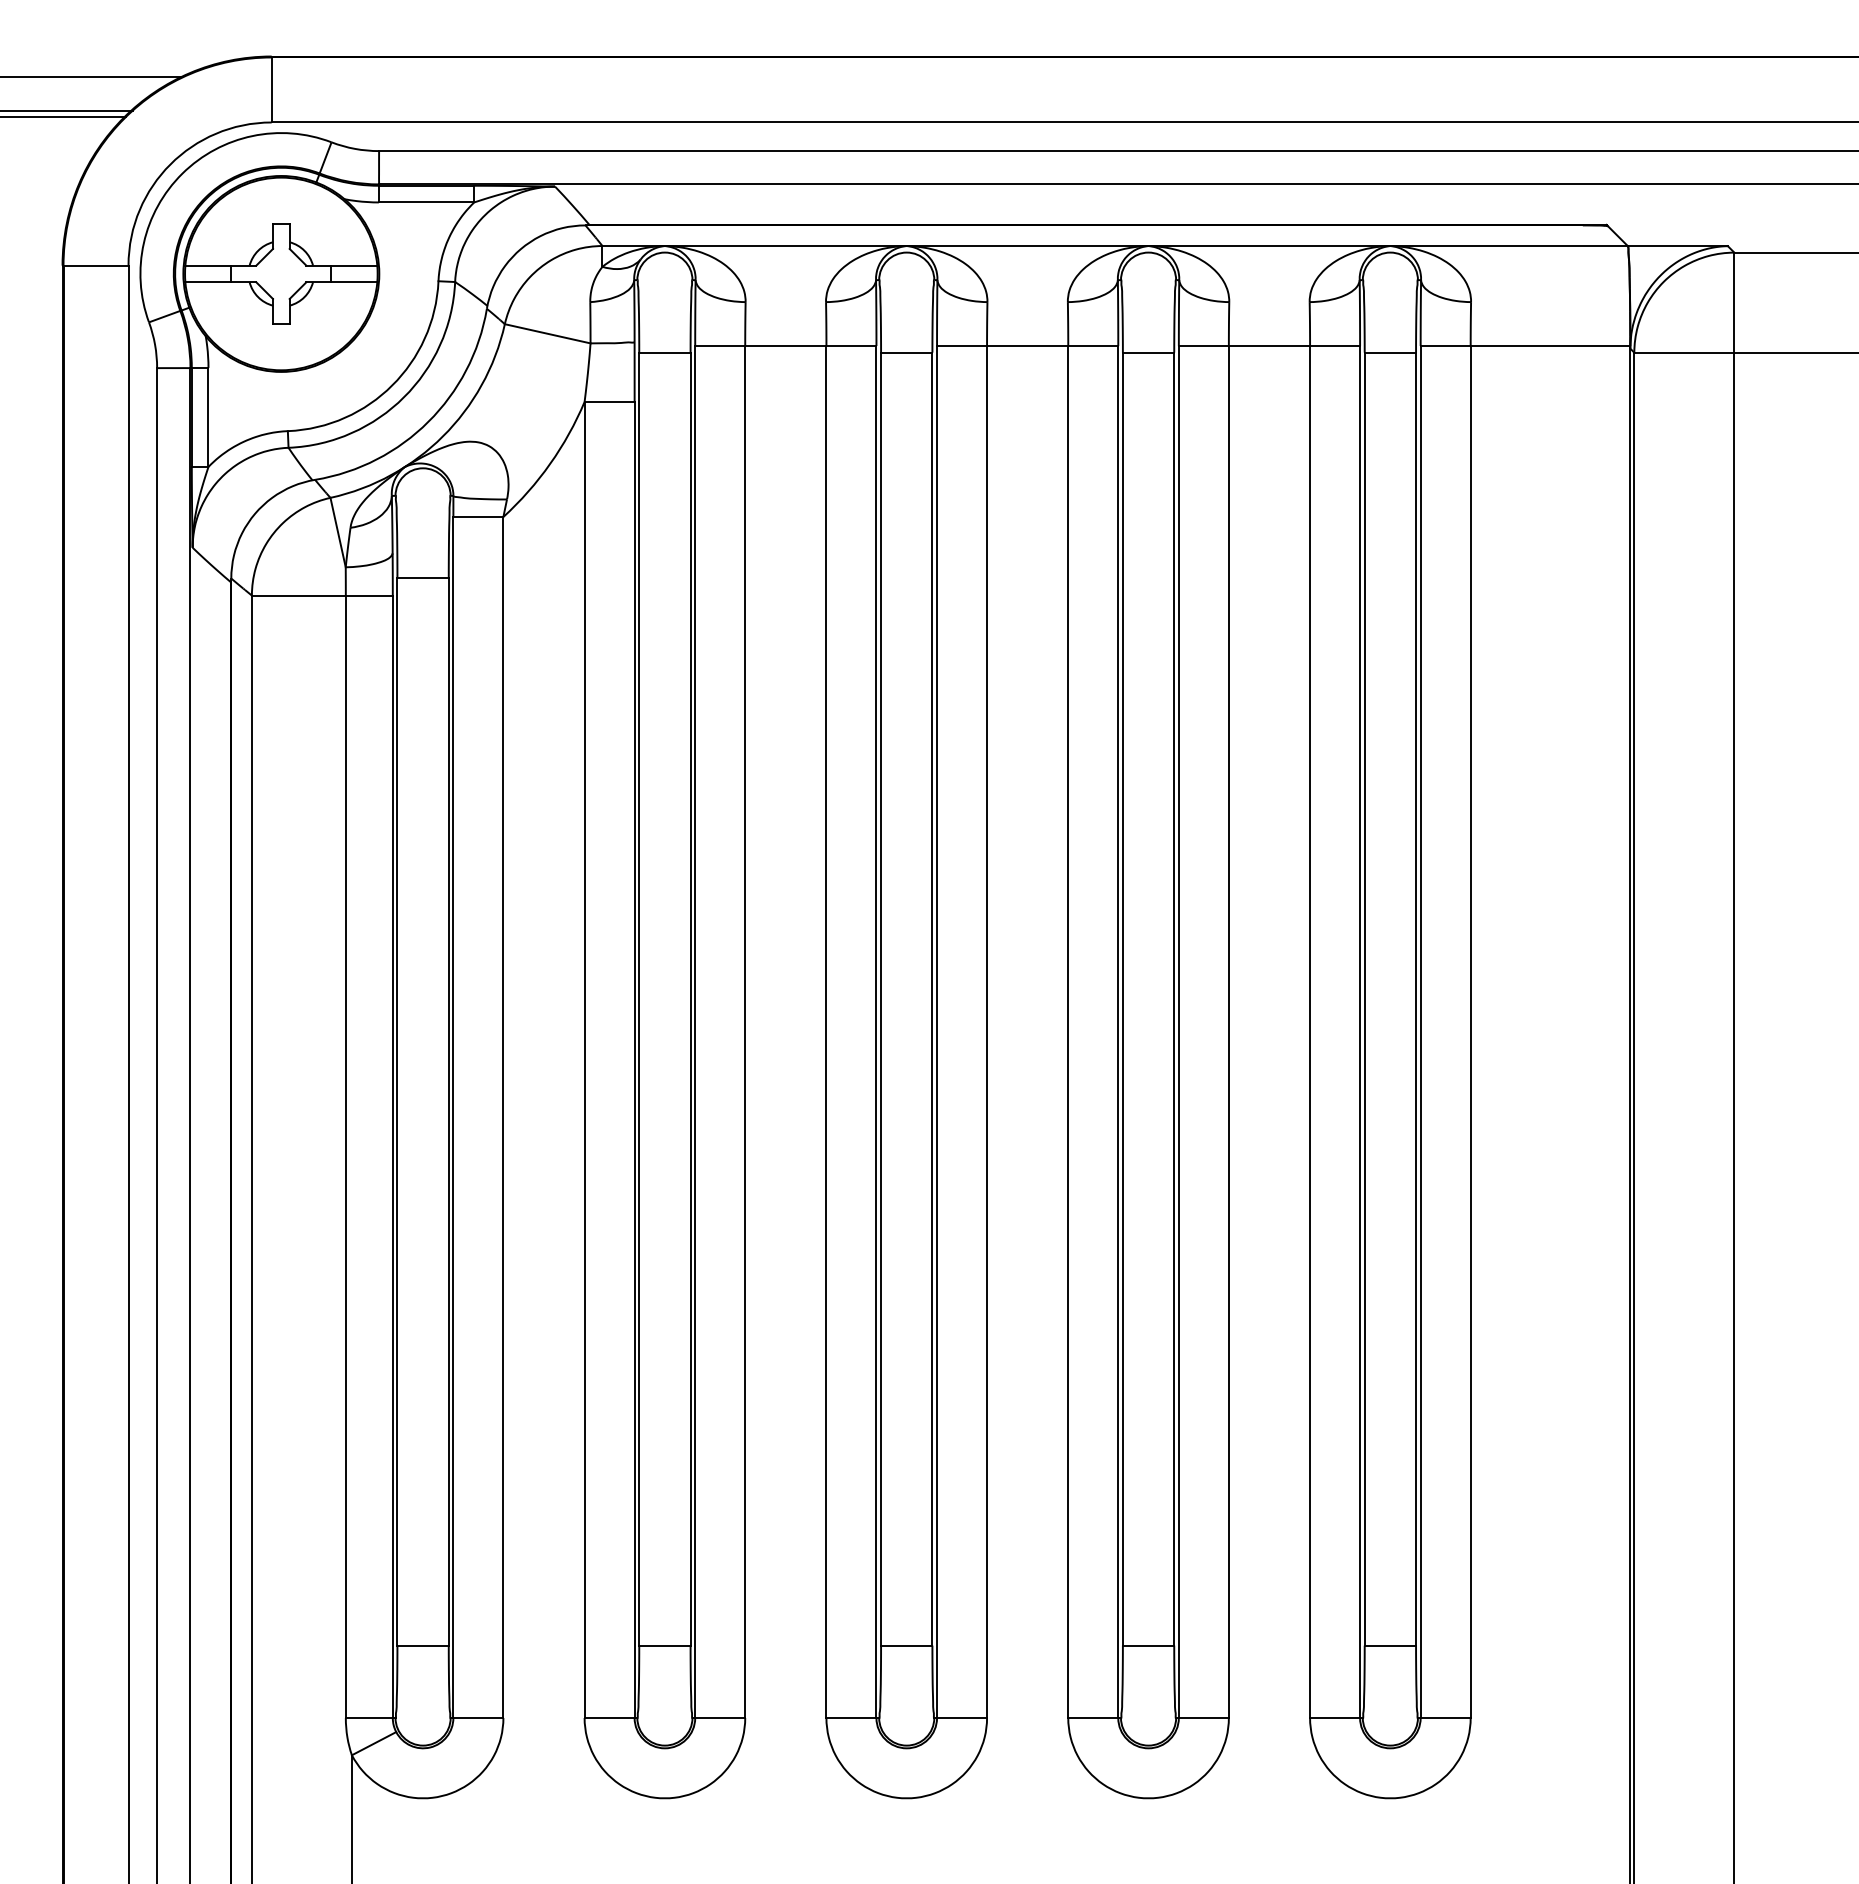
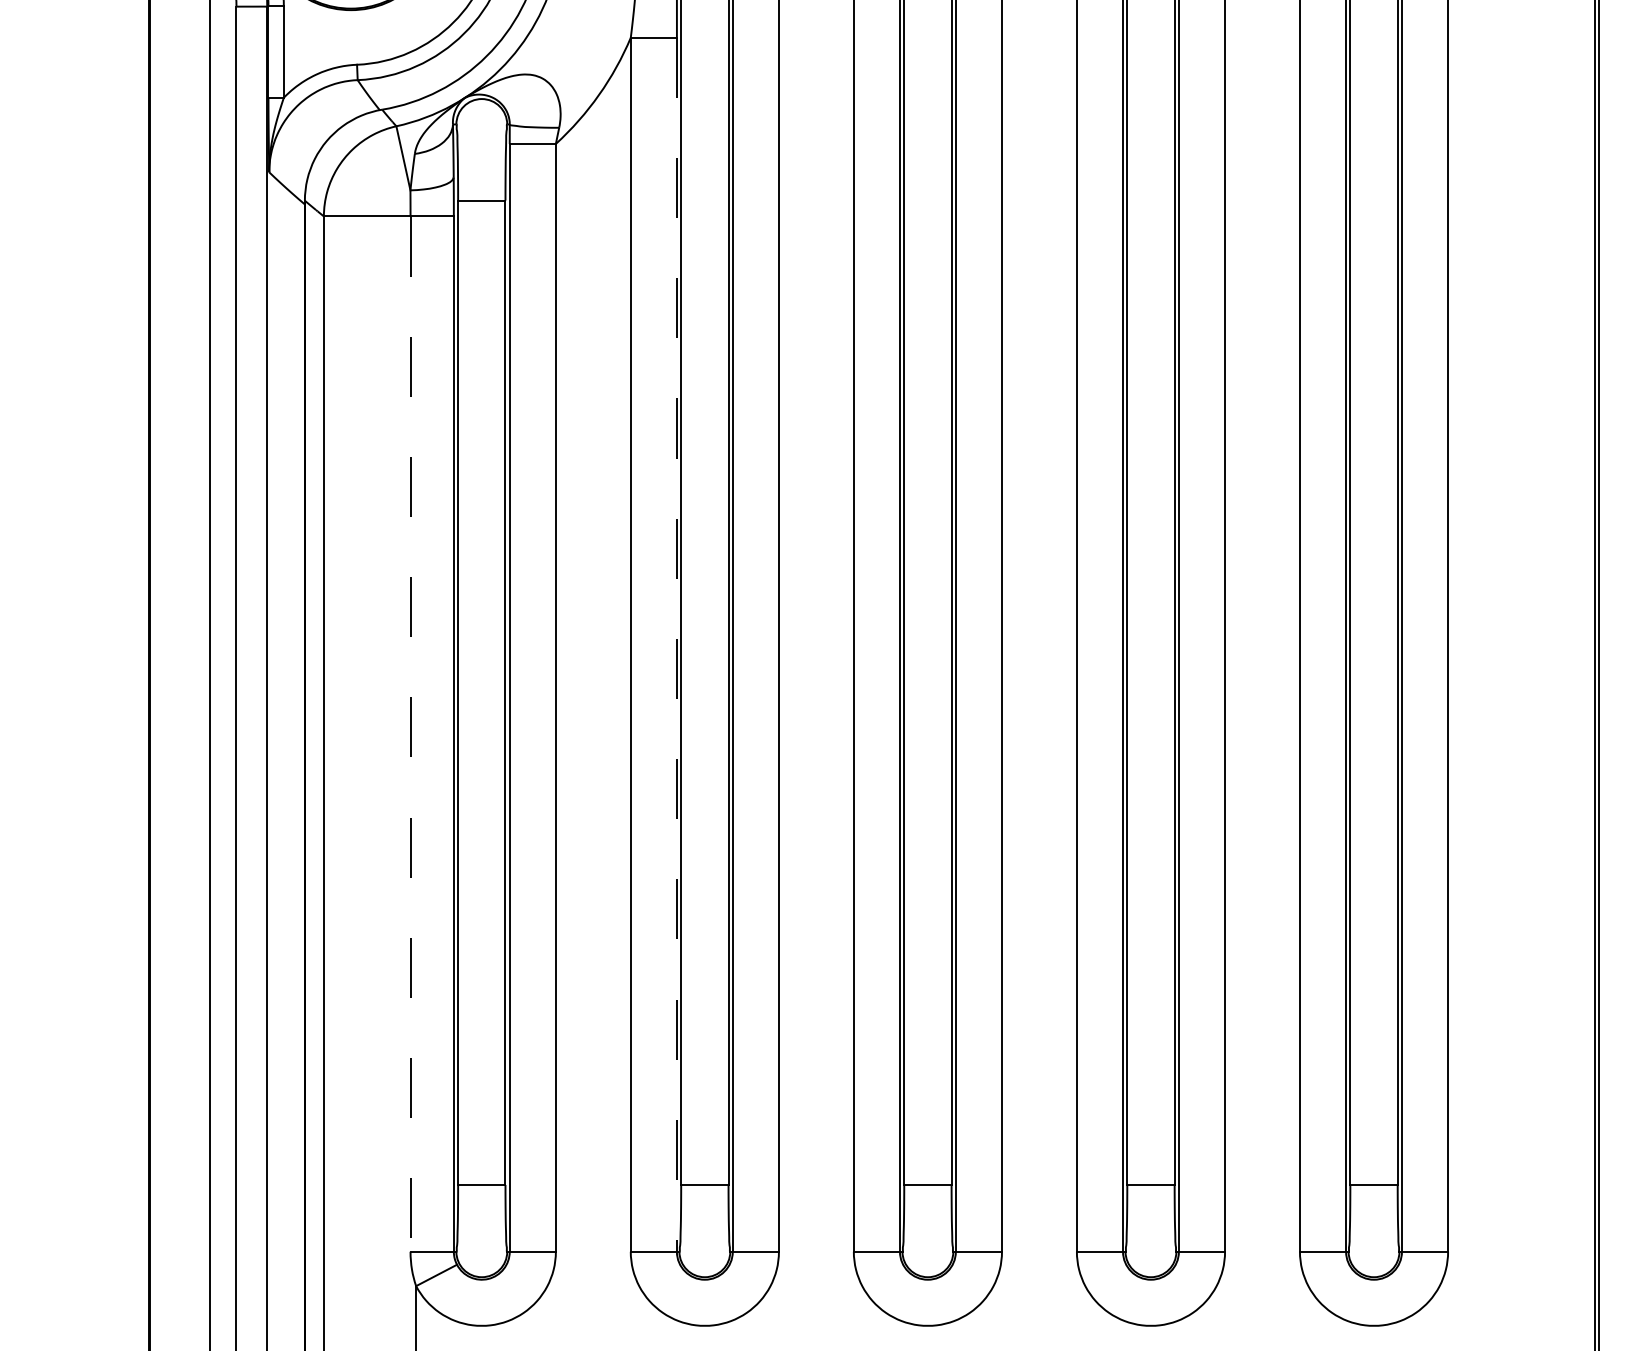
line: (634, 1060) -> (676, 645), solid -> dashed
line: (345, 1157) -> (410, 734), solid -> dashed

